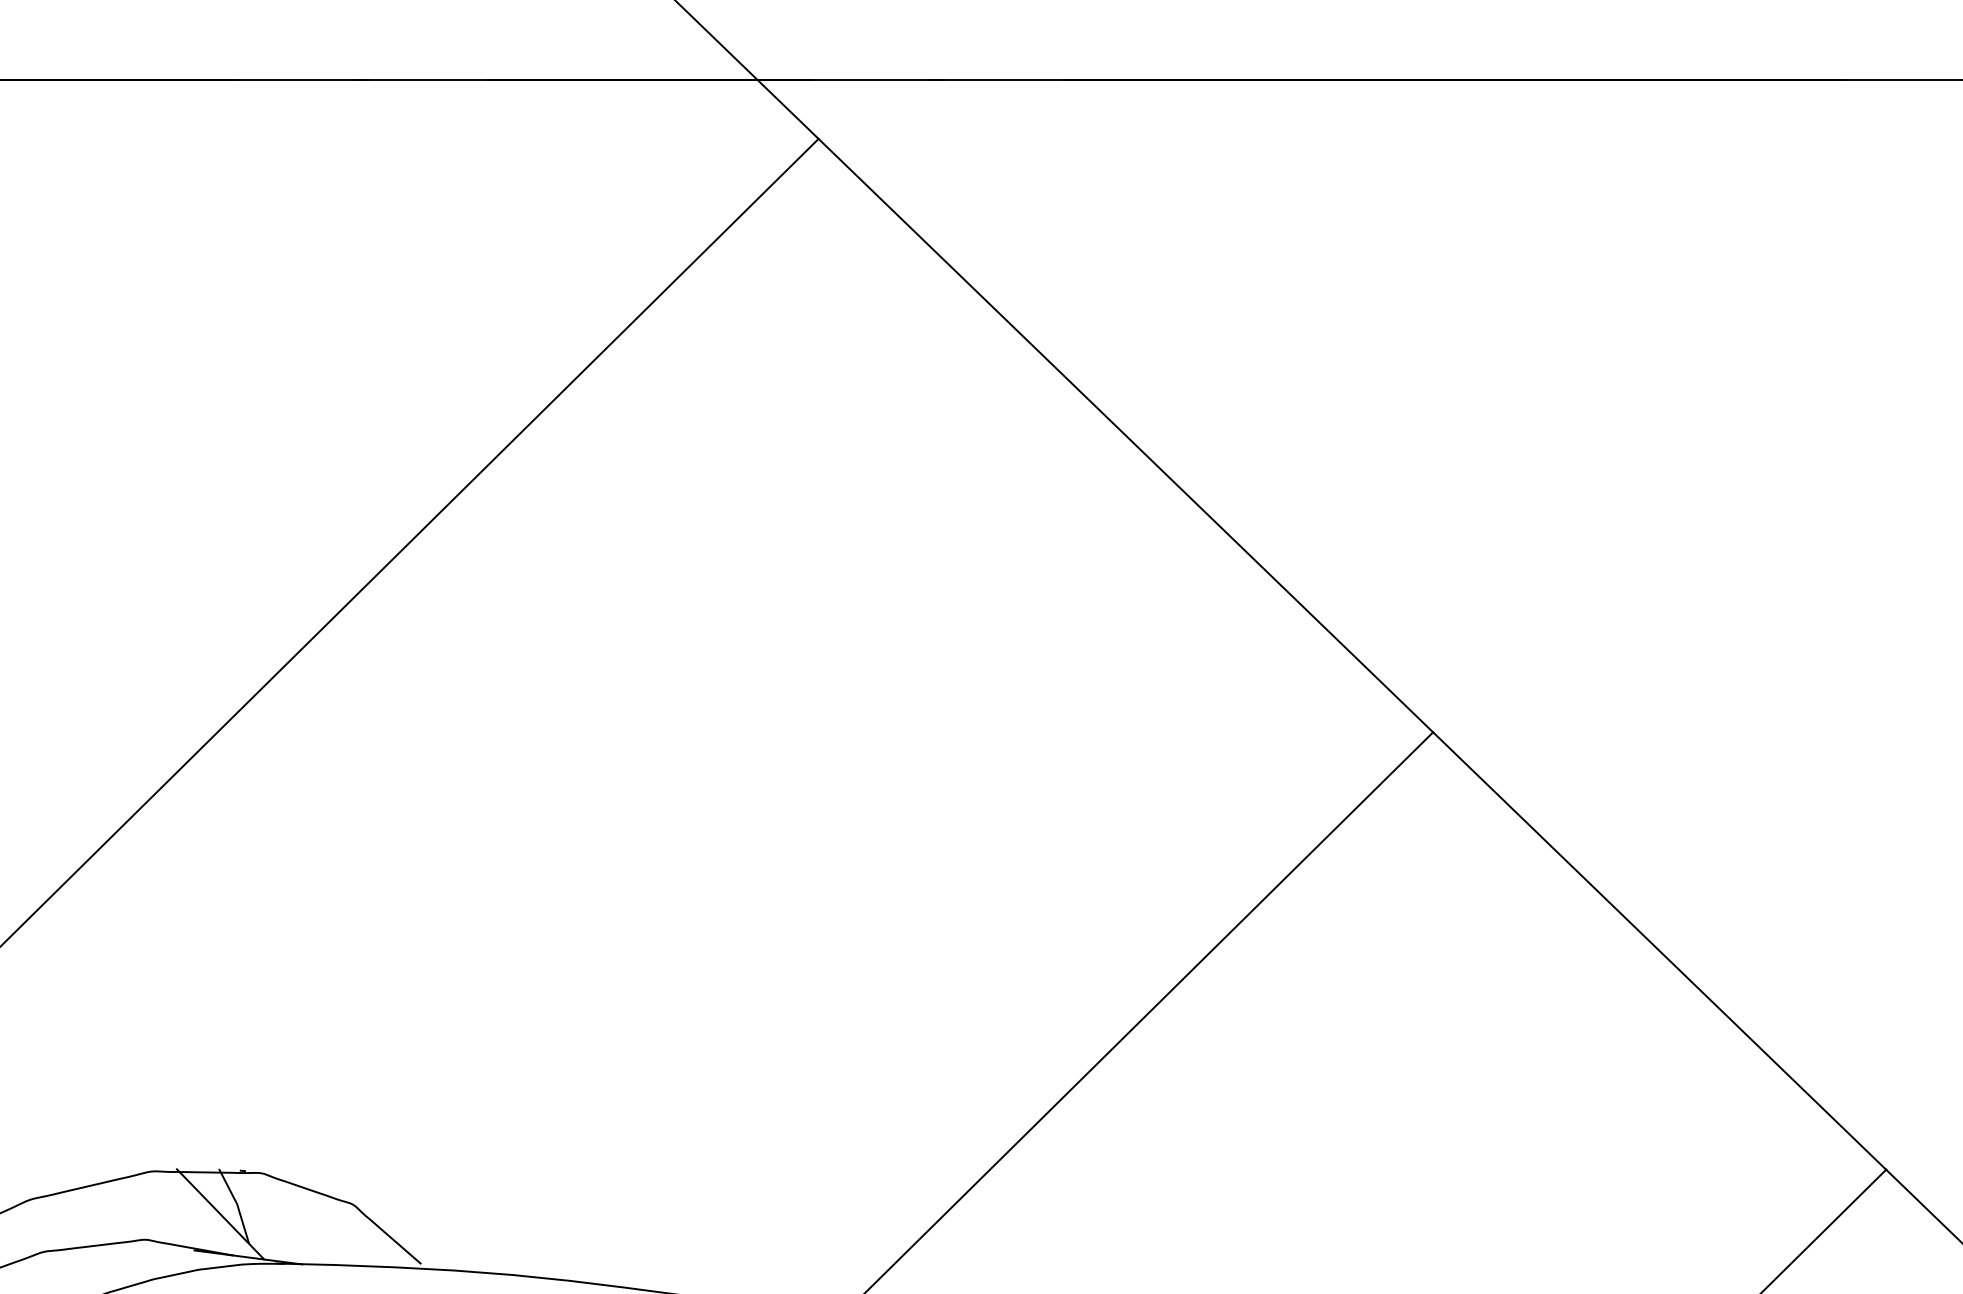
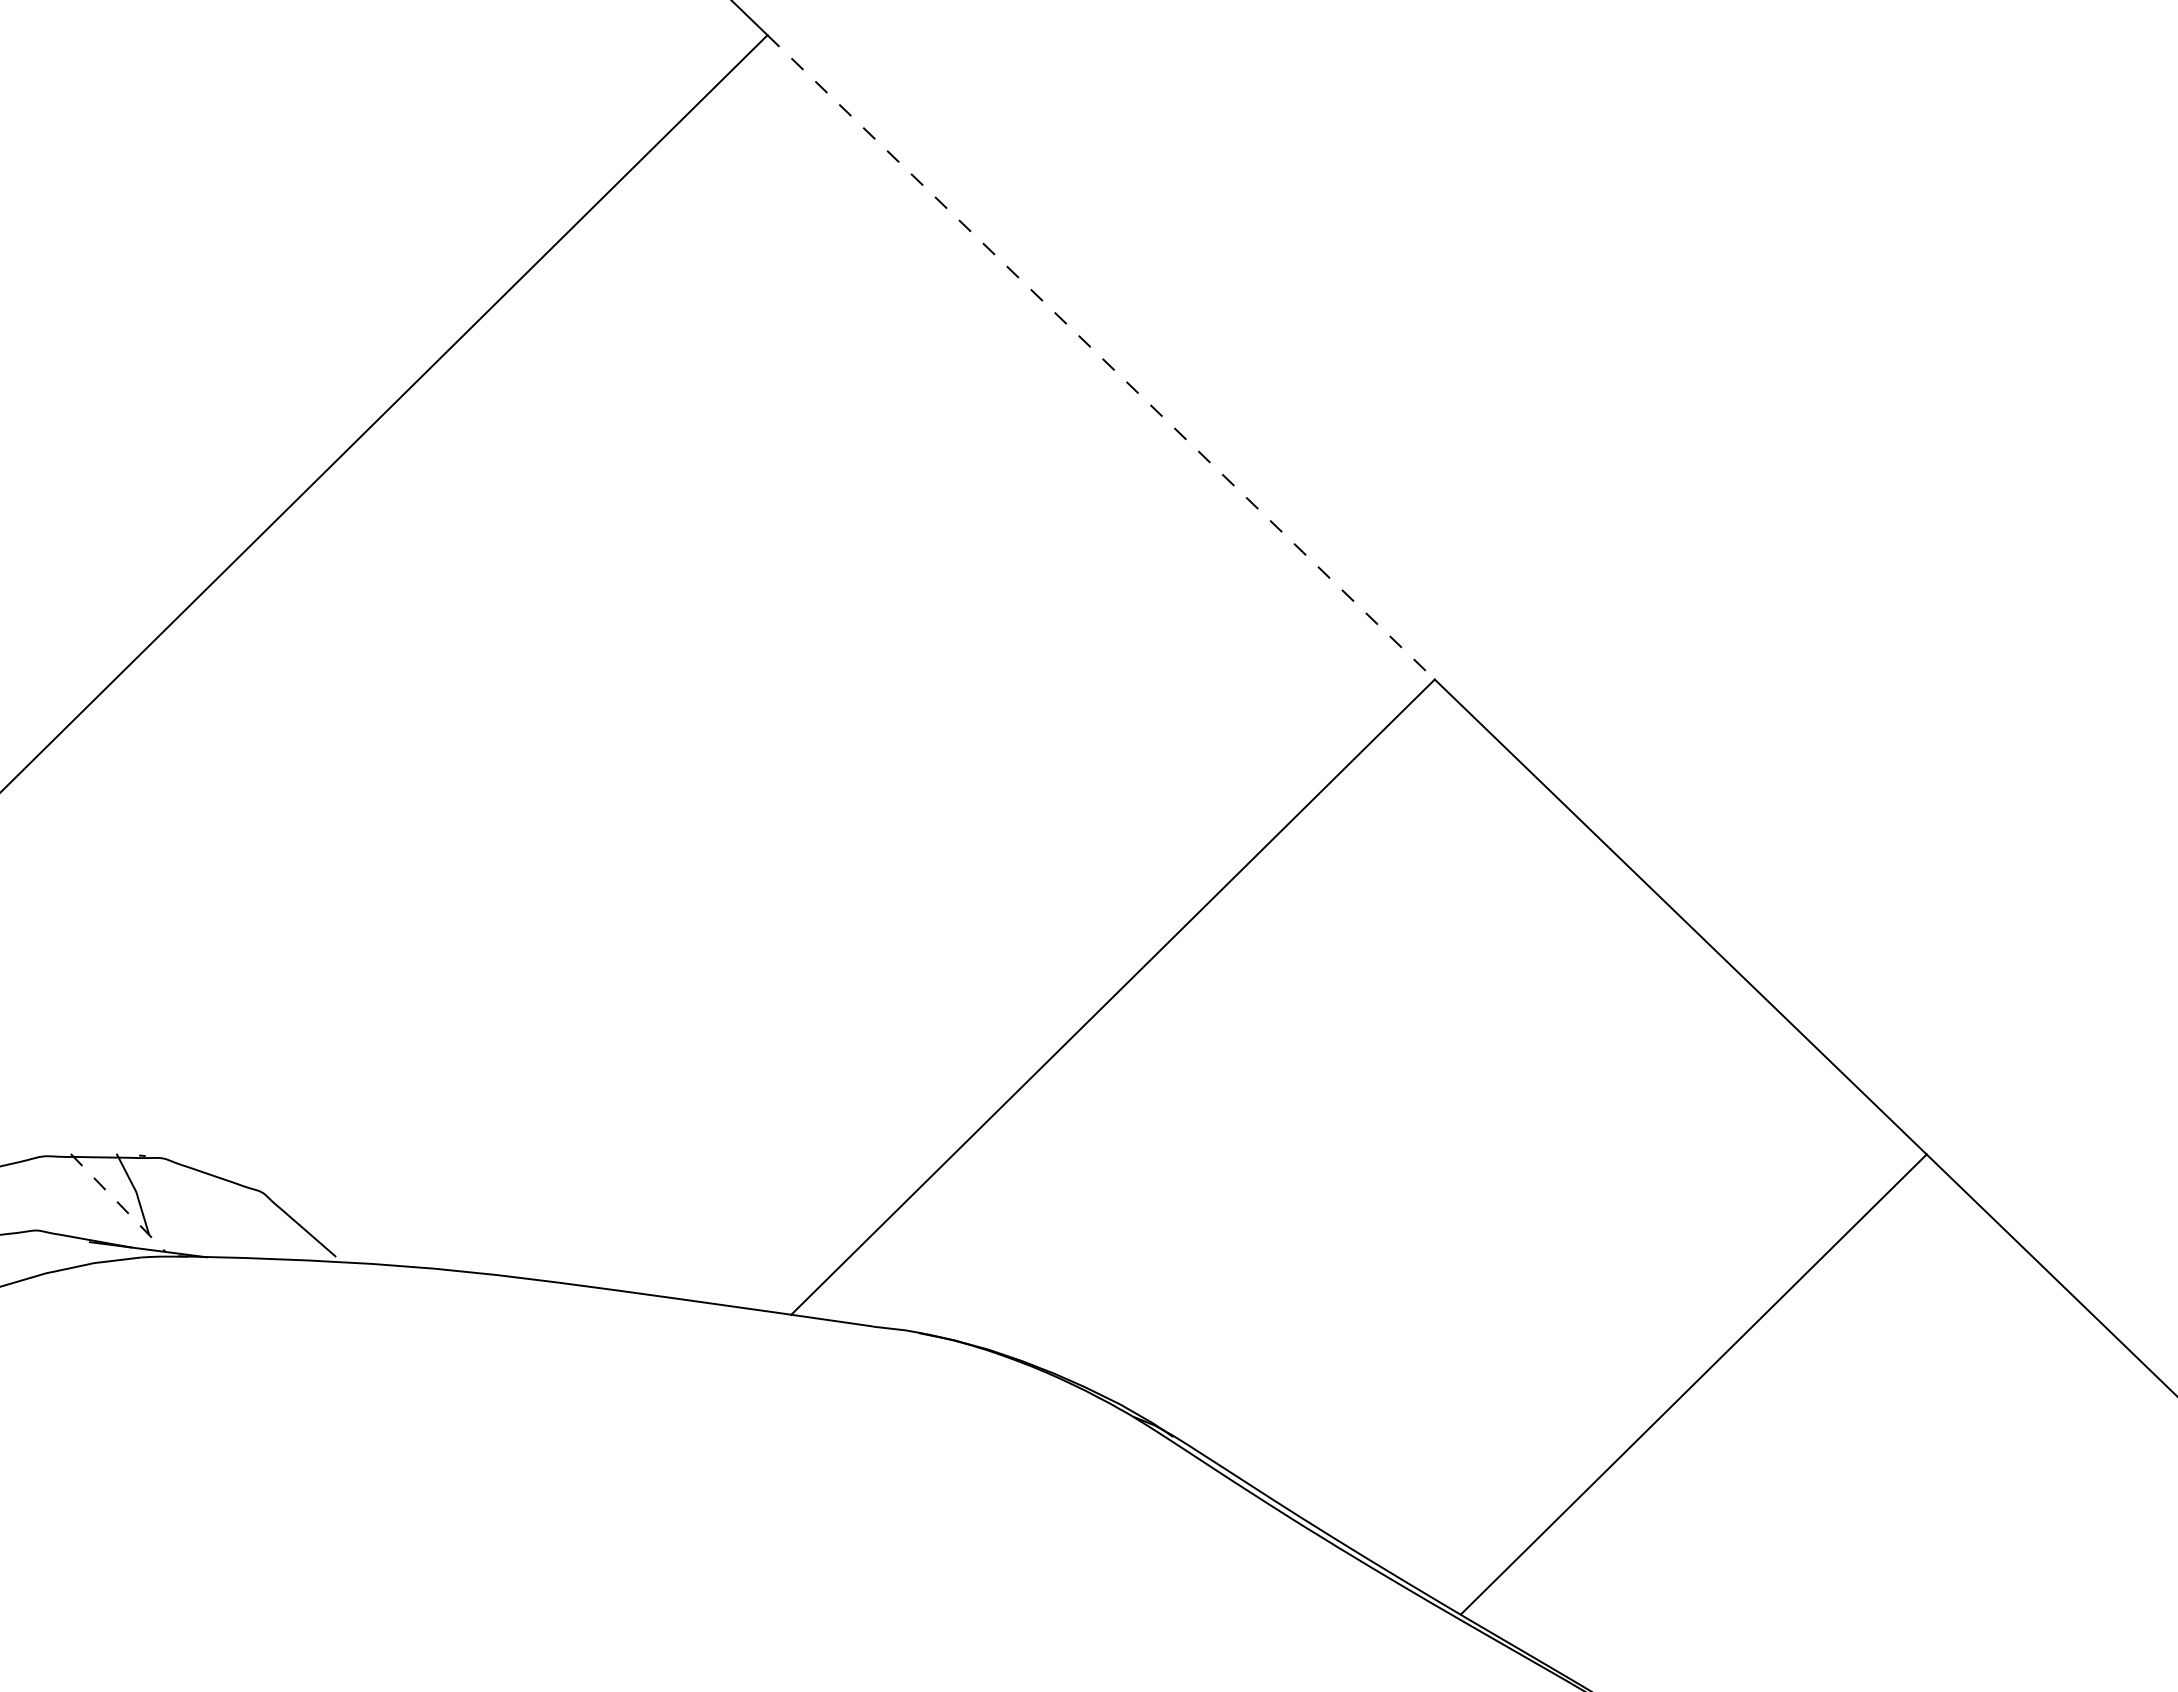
line: (1126, 435) -> (1101, 357), solid -> dashed
line: (220, 1214) -> (118, 1203), solid -> dashed

